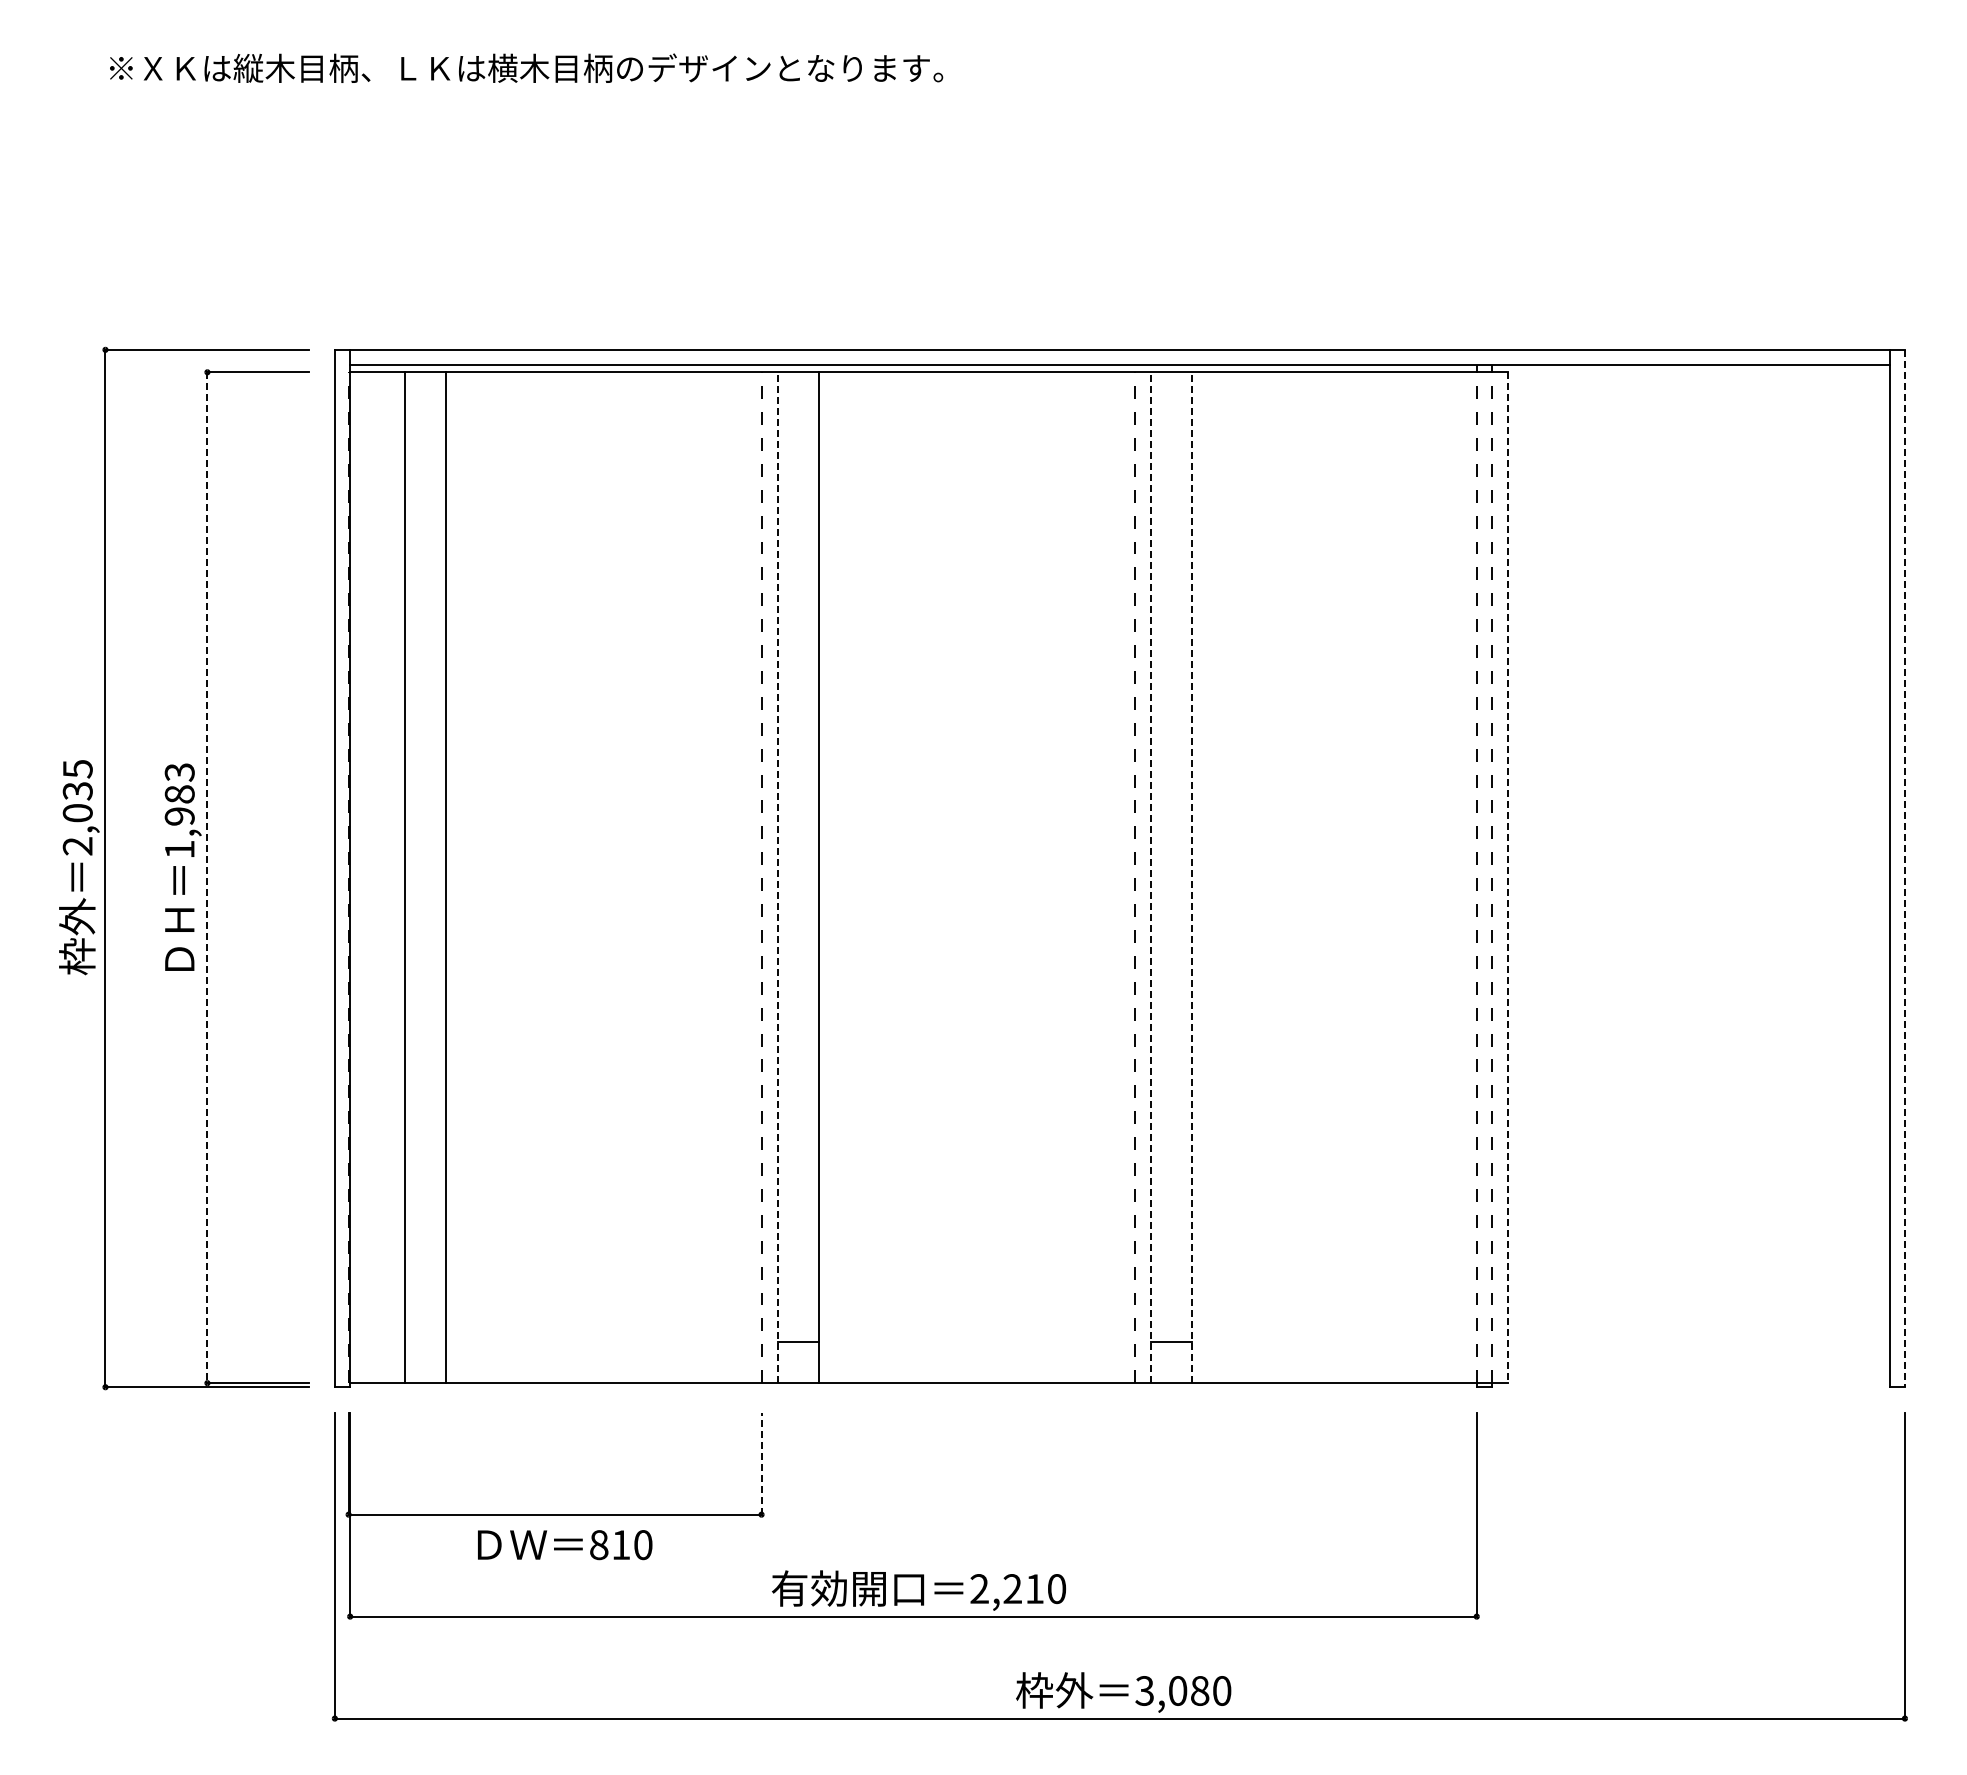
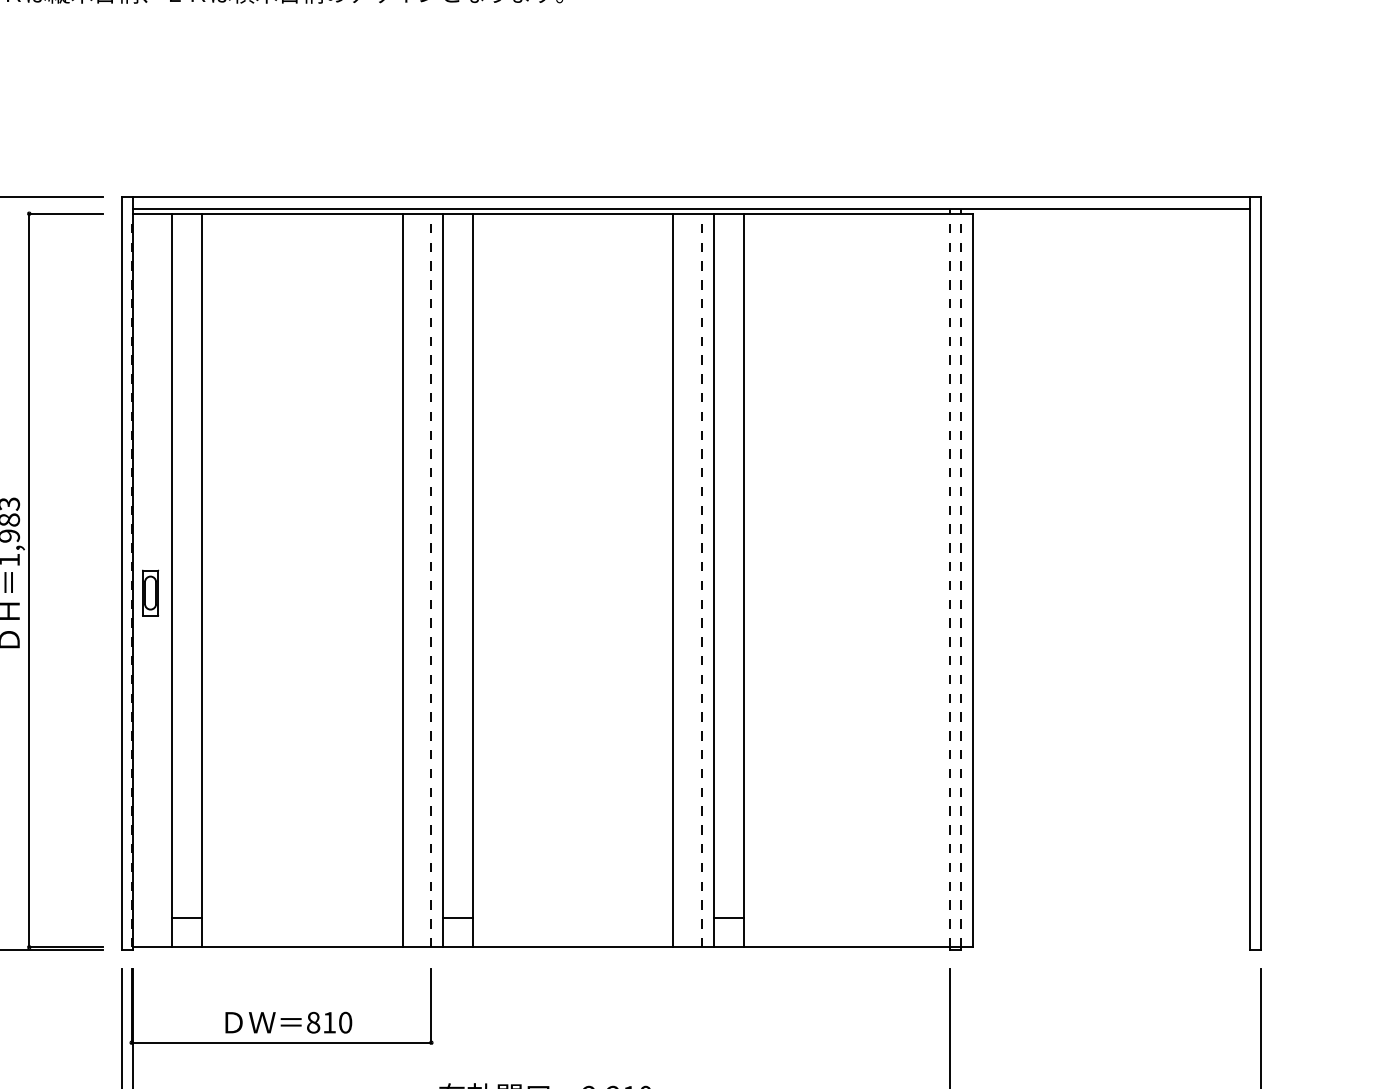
line: (1904, 868) -> (1260, 573), dashed -> solid
line: (721, 877) -> (402, 580), added
line: (777, 877) -> (442, 580), dashed -> solid
line: (1094, 877) -> (672, 580), added
line: (1151, 877) -> (714, 580), dashed -> solid
line: (1191, 877) -> (743, 580), dashed -> solid
line: (207, 878) -> (29, 581), dashed -> solid
line: (1507, 878) -> (972, 581), dashed -> solid
part: (374, 894) -> (150, 592), added
line: (424, 1342) -> (186, 917), added
line: (761, 1463) -> (431, 1005), dashed -> solid
text: (565, 1545) -> (289, 1023), moved

